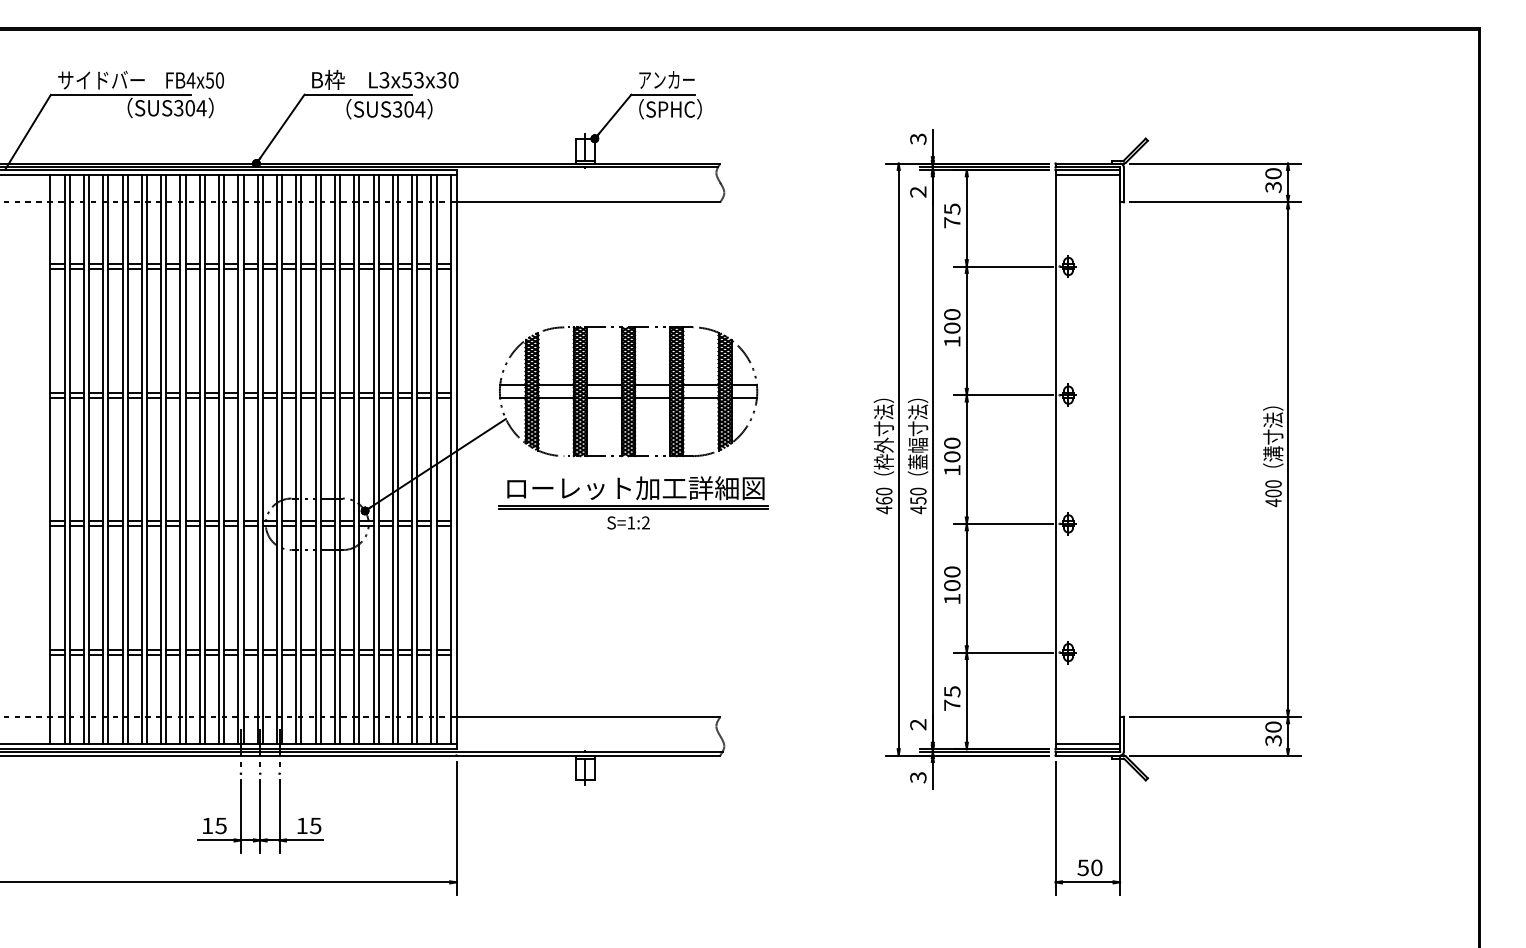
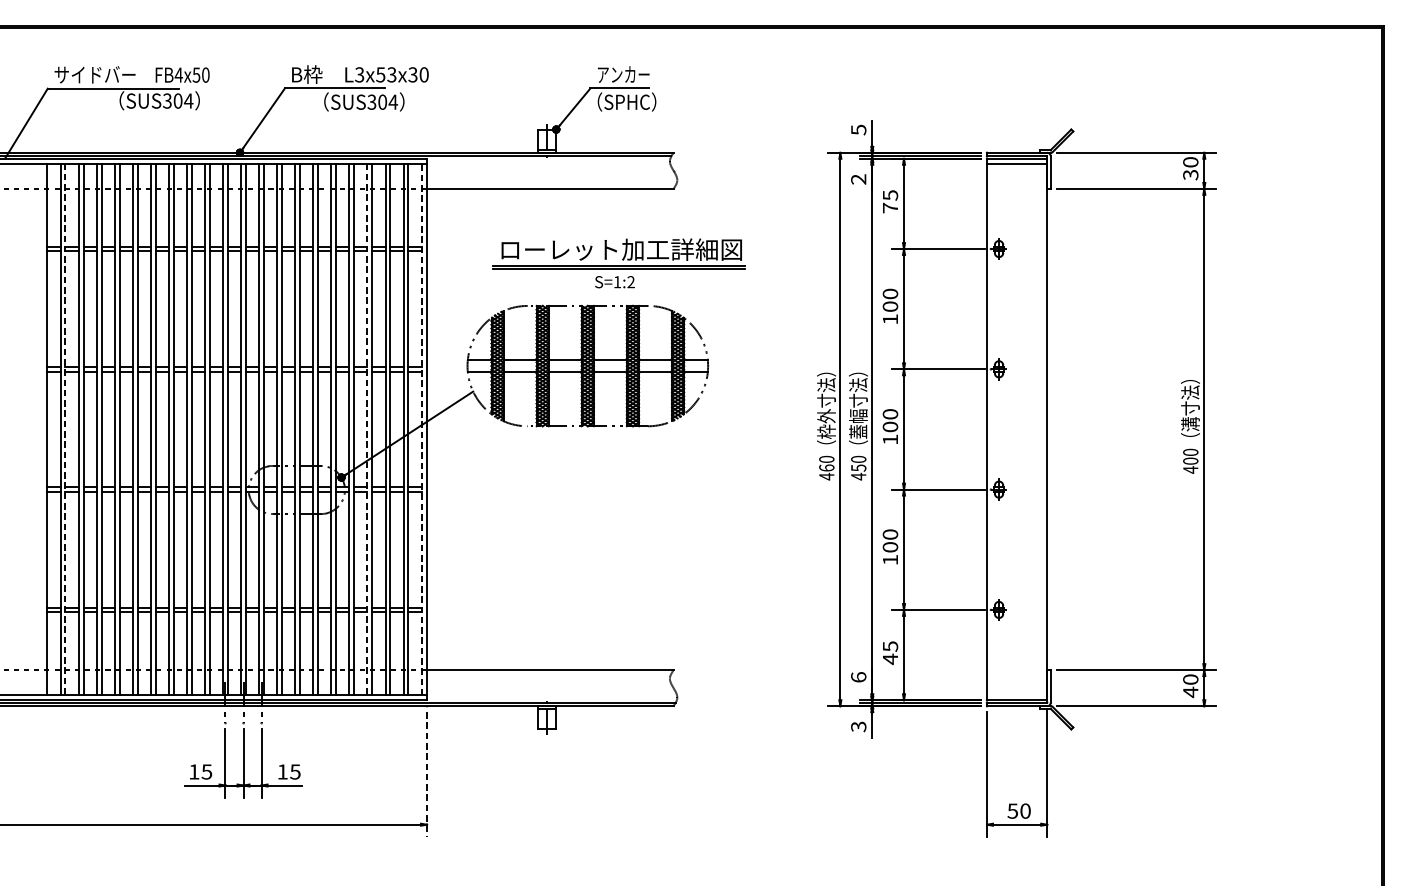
text: (917, 138) -> (857, 129), 3 -> 5
line: (451, 459) -> (422, 429), solid -> dashed
line: (69, 460) -> (65, 430), solid -> dashed
line: (392, 460) -> (367, 430), solid -> dashed
part: (633, 502) -> (619, 263), moved
text: (952, 705) -> (890, 659), 75 -> 45
text: (918, 724) -> (858, 677), 2 -> 6
text: (1273, 740) -> (1190, 692), 30 -> 40
line: (1087, 743) -> (1016, 694), removed
line: (456, 828) -> (426, 774), solid -> dashed

